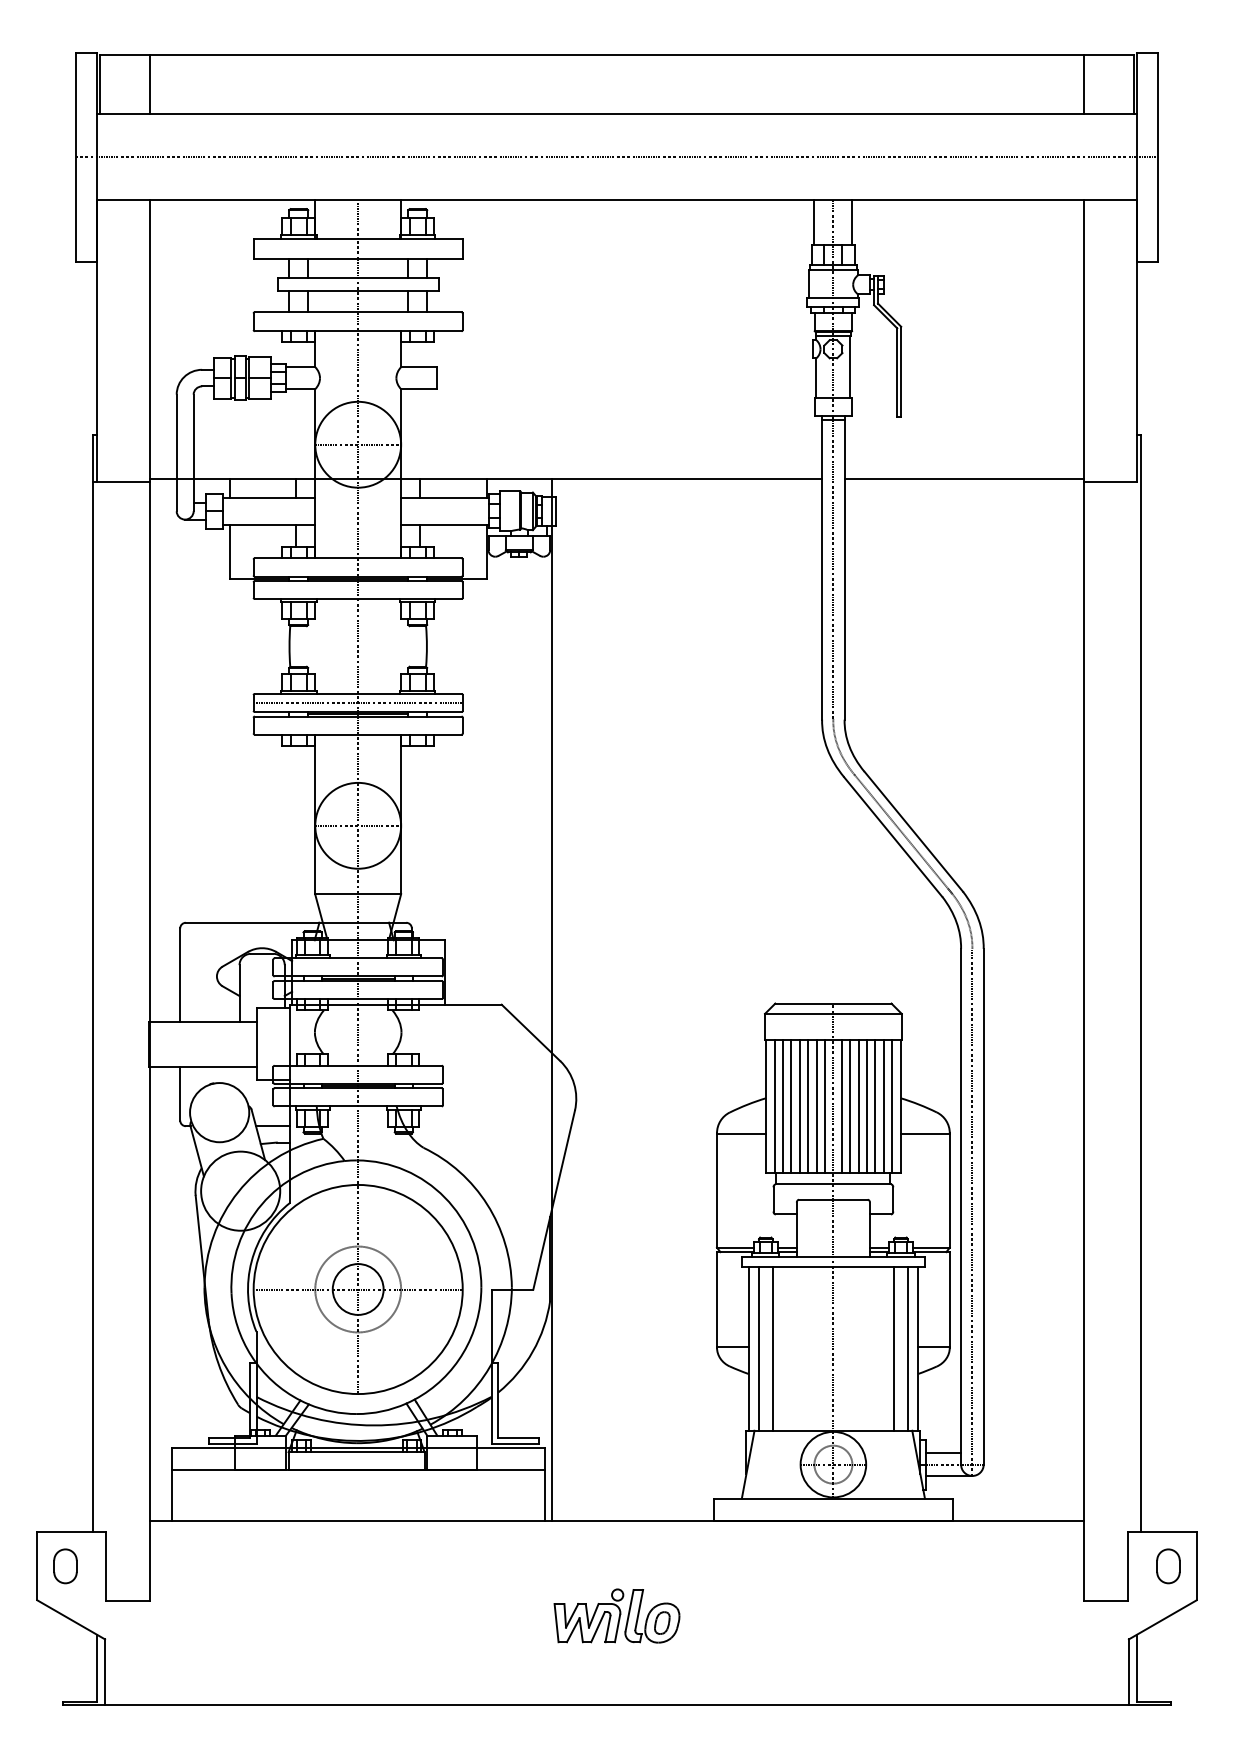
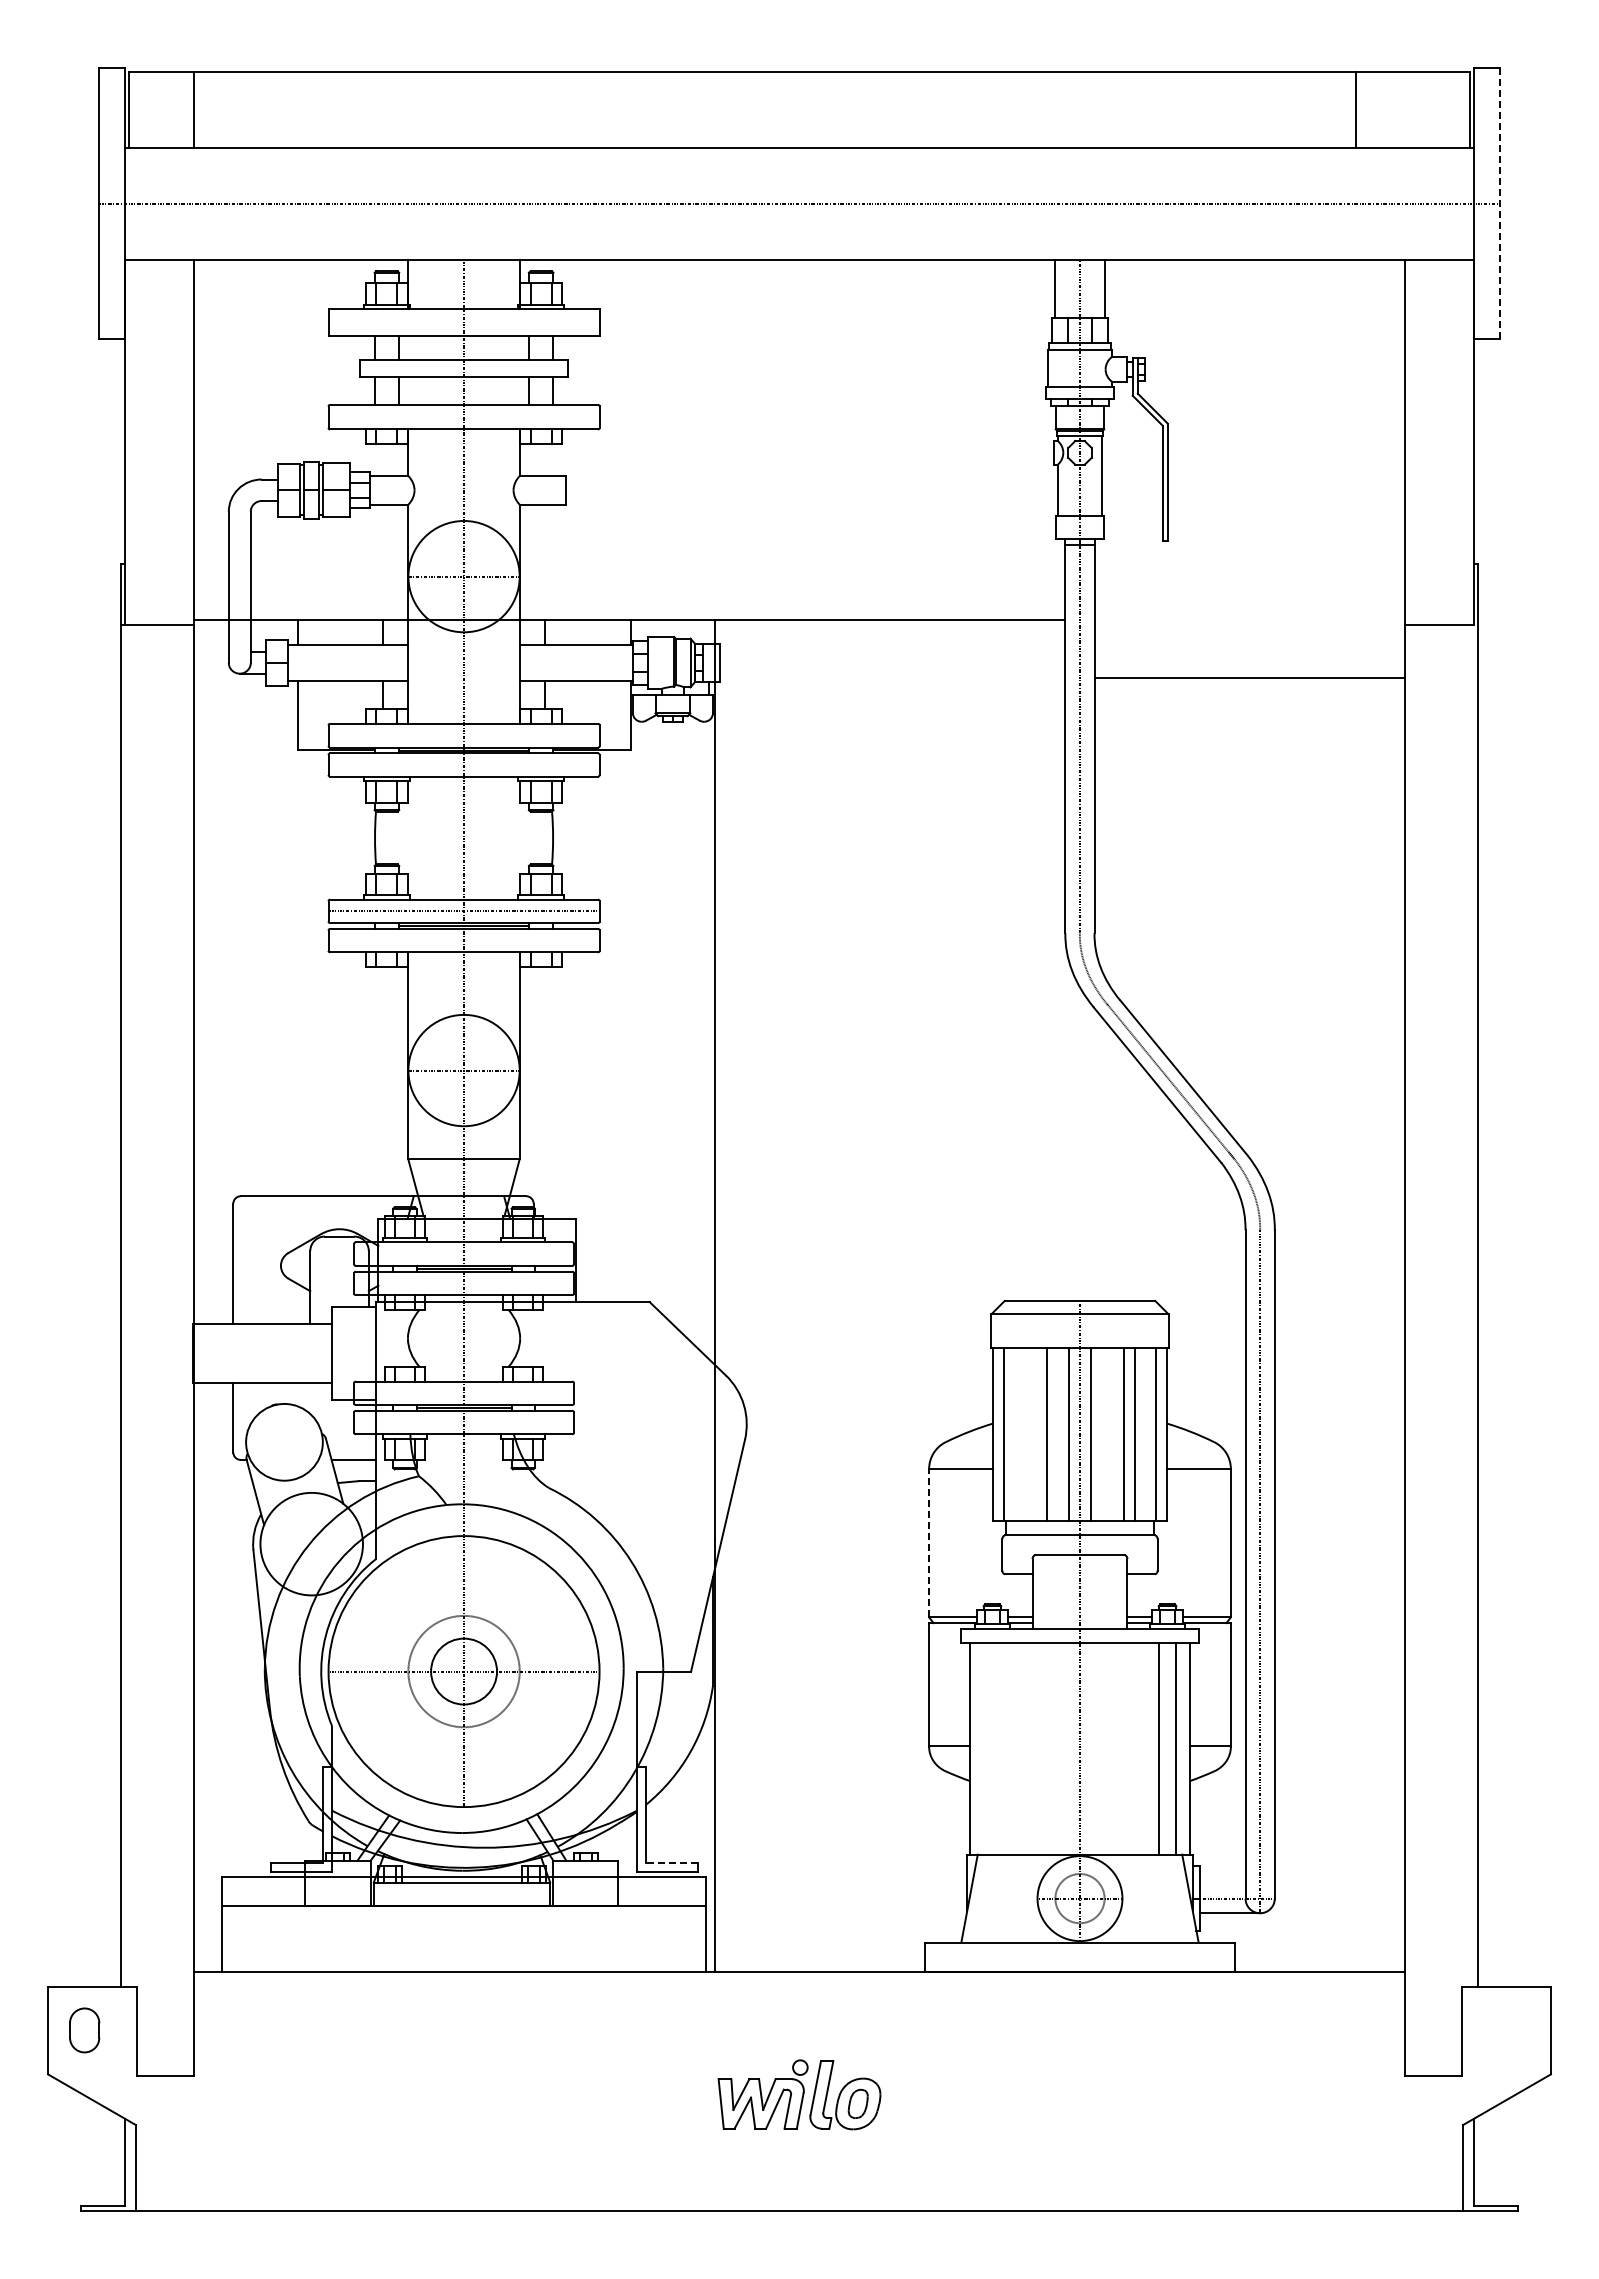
line: (1084, 85) -> (1356, 110), moved
line: (1157, 157) -> (1500, 204), solid -> dashed
line: (964, 478) -> (1249, 678), moved
line: (782, 1105) -> (1014, 1433), removed
line: (791, 1105) -> (1025, 1433), removed
line: (799, 1105) -> (1036, 1433), removed
line: (816, 1105) -> (1058, 1433), removed
line: (849, 1105) -> (1101, 1433), removed
line: (858, 1105) -> (1112, 1433), removed
line: (883, 1105) -> (1145, 1433), removed
line: (717, 1189) -> (929, 1542), solid -> dashed
line: (758, 1348) -> (983, 1748), removed
line: (772, 1348) -> (1001, 1748), removed
line: (518, 1437) -> (671, 1863), solid -> dashed
line: (943, 1452) -> (1222, 1883), removed
part: (1167, 1566) -> (1513, 2030), removed

